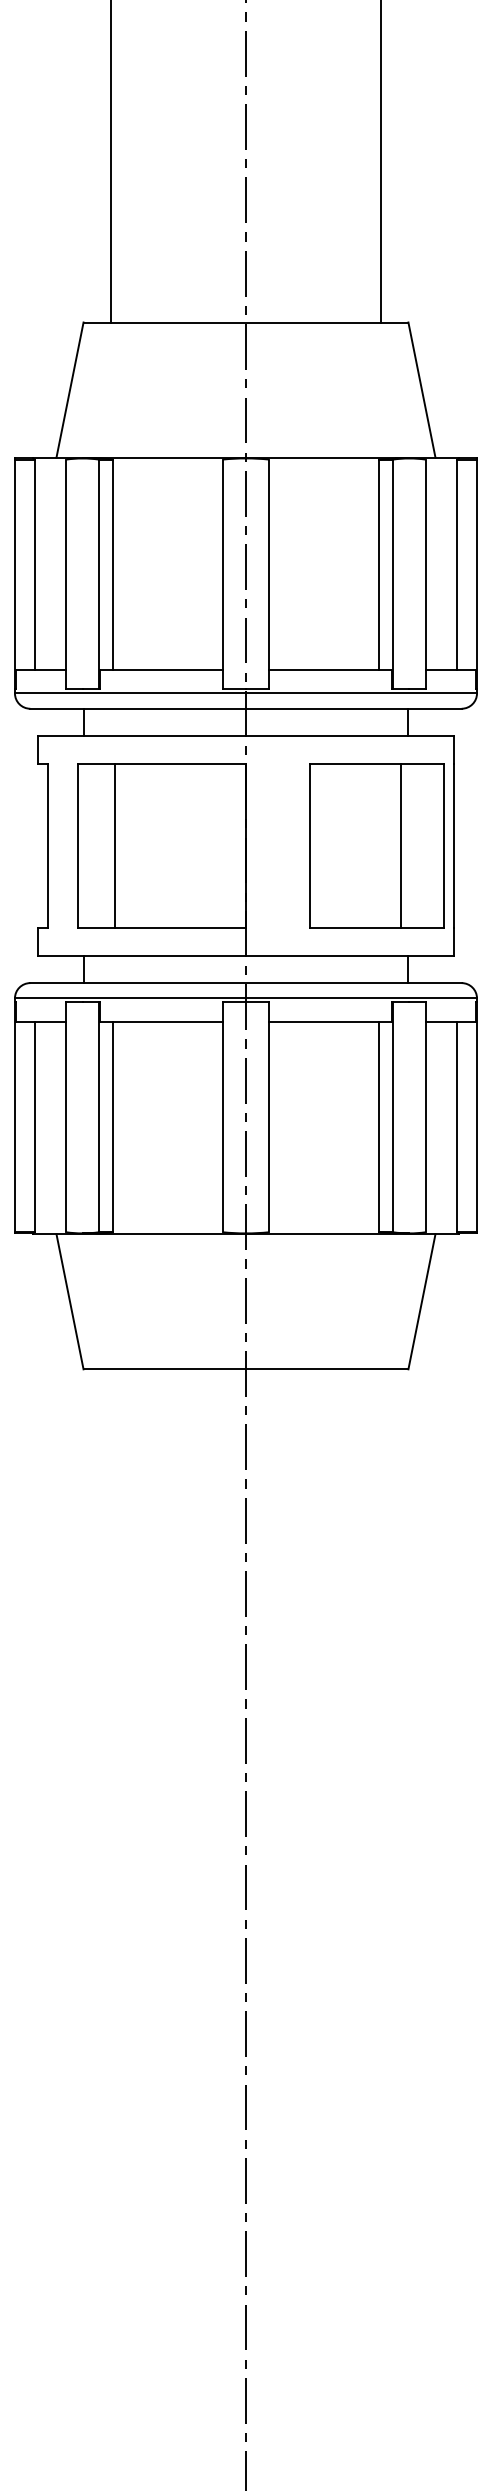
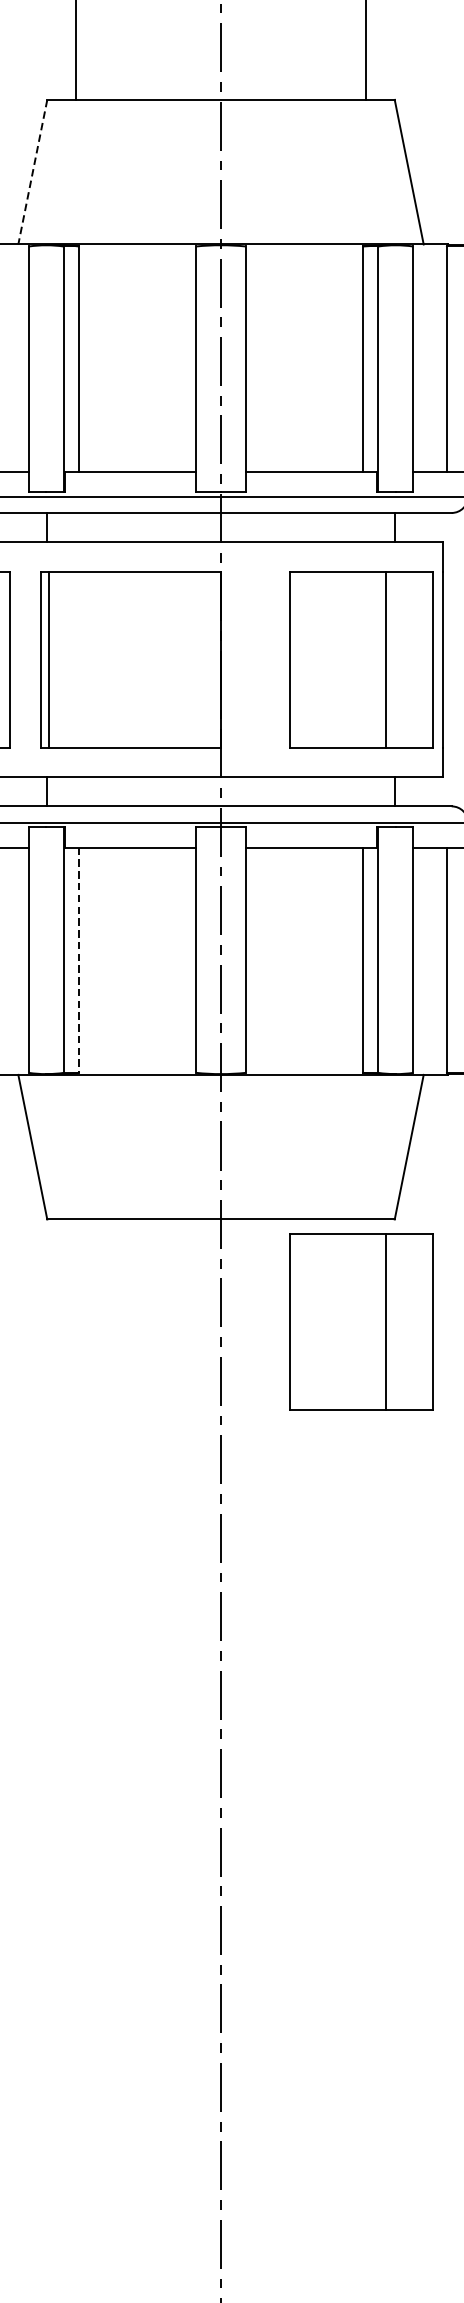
line: (70, 390) -> (33, 172), solid -> dashed
line: (114, 845) -> (49, 659), moved
line: (112, 1127) -> (78, 960), solid -> dashed
part: (376, 1464) -> (360, 1321), added

